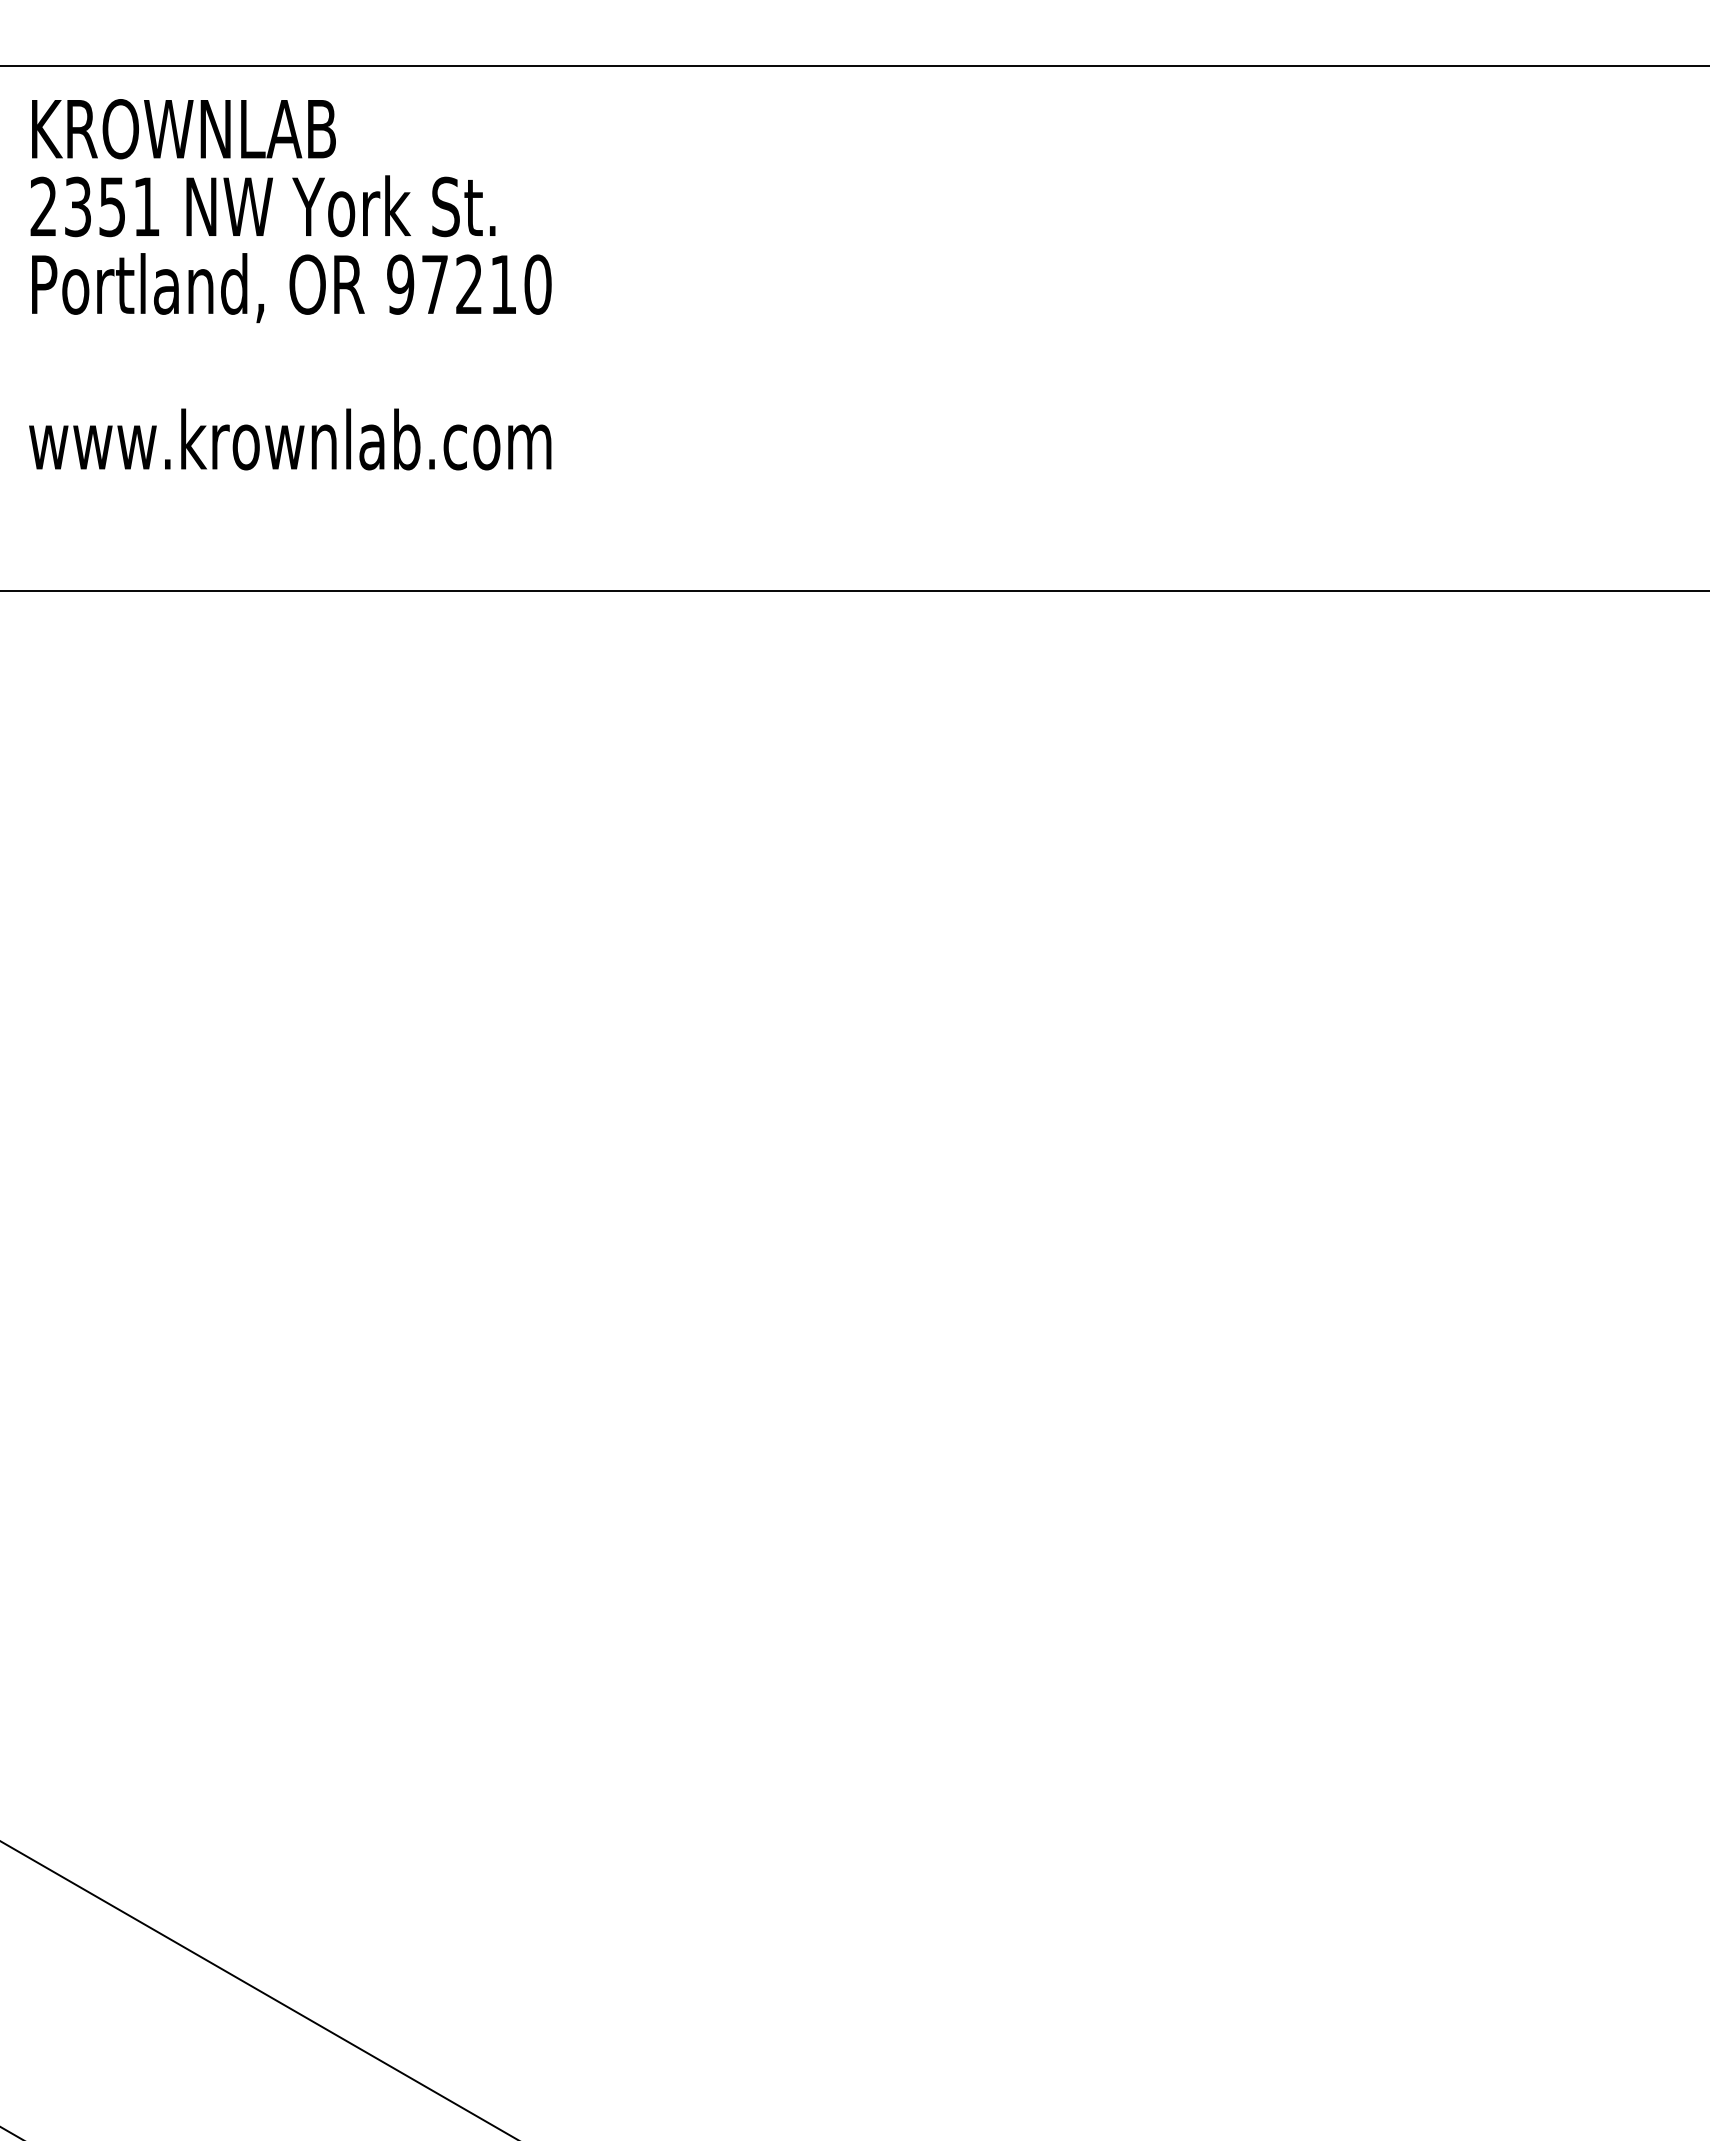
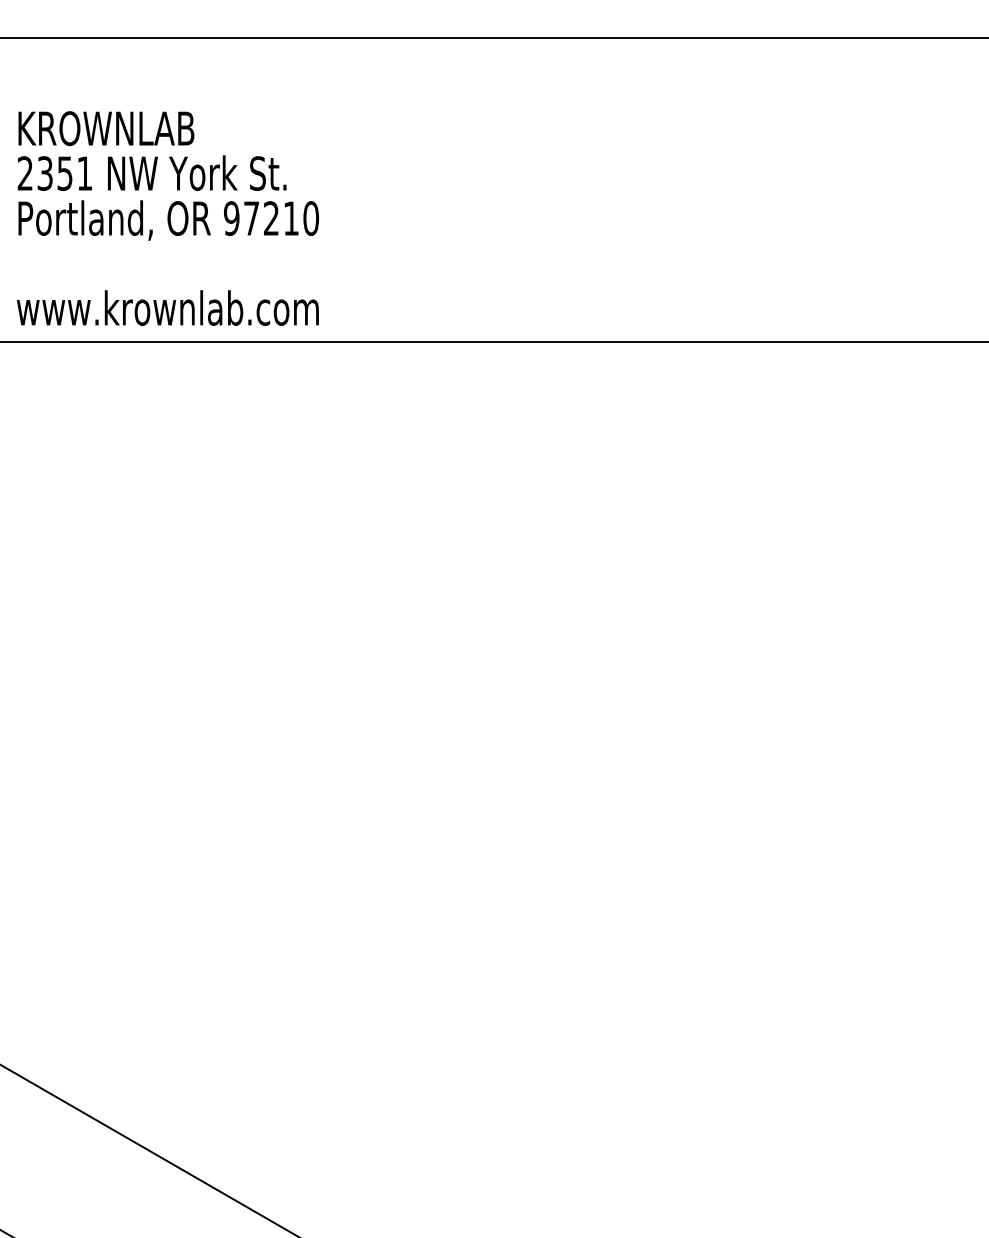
text: (289, 284) -> (167, 218), moved

